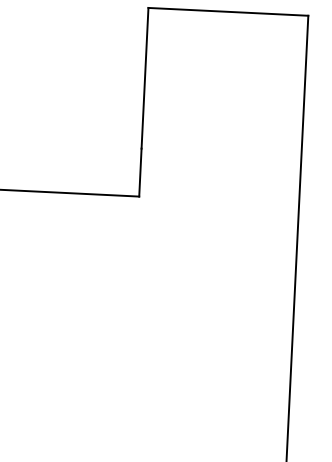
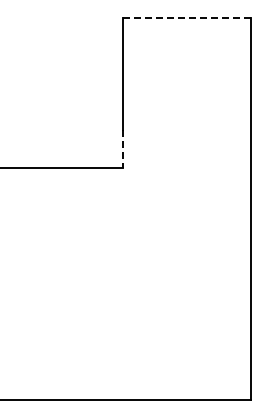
line: (227, 11) -> (186, 17), solid -> dashed
line: (140, 173) -> (123, 149), solid -> dashed

